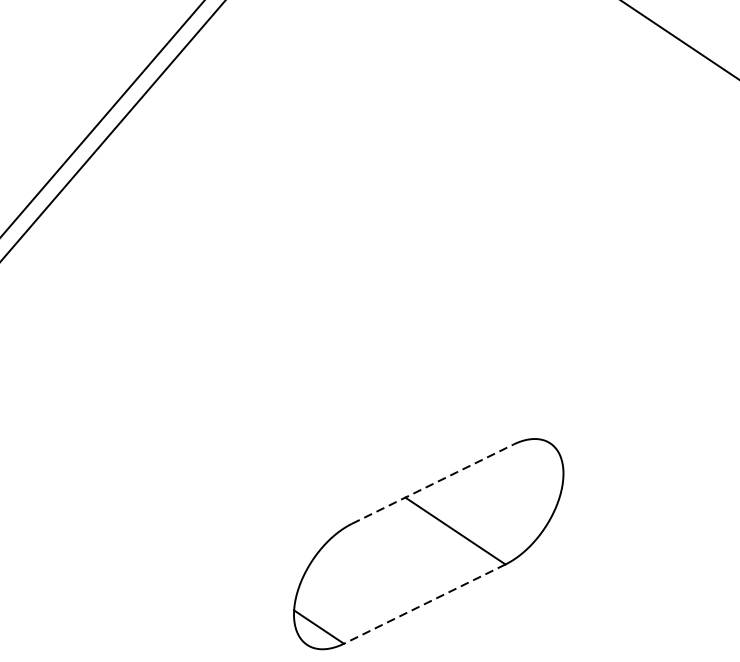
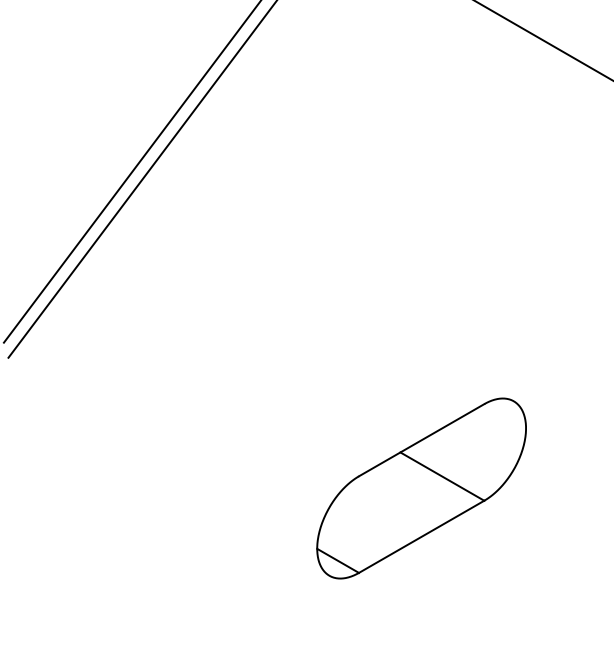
line: (433, 484) -> (422, 440), dashed -> solid
line: (424, 604) -> (421, 537), dashed -> solid

